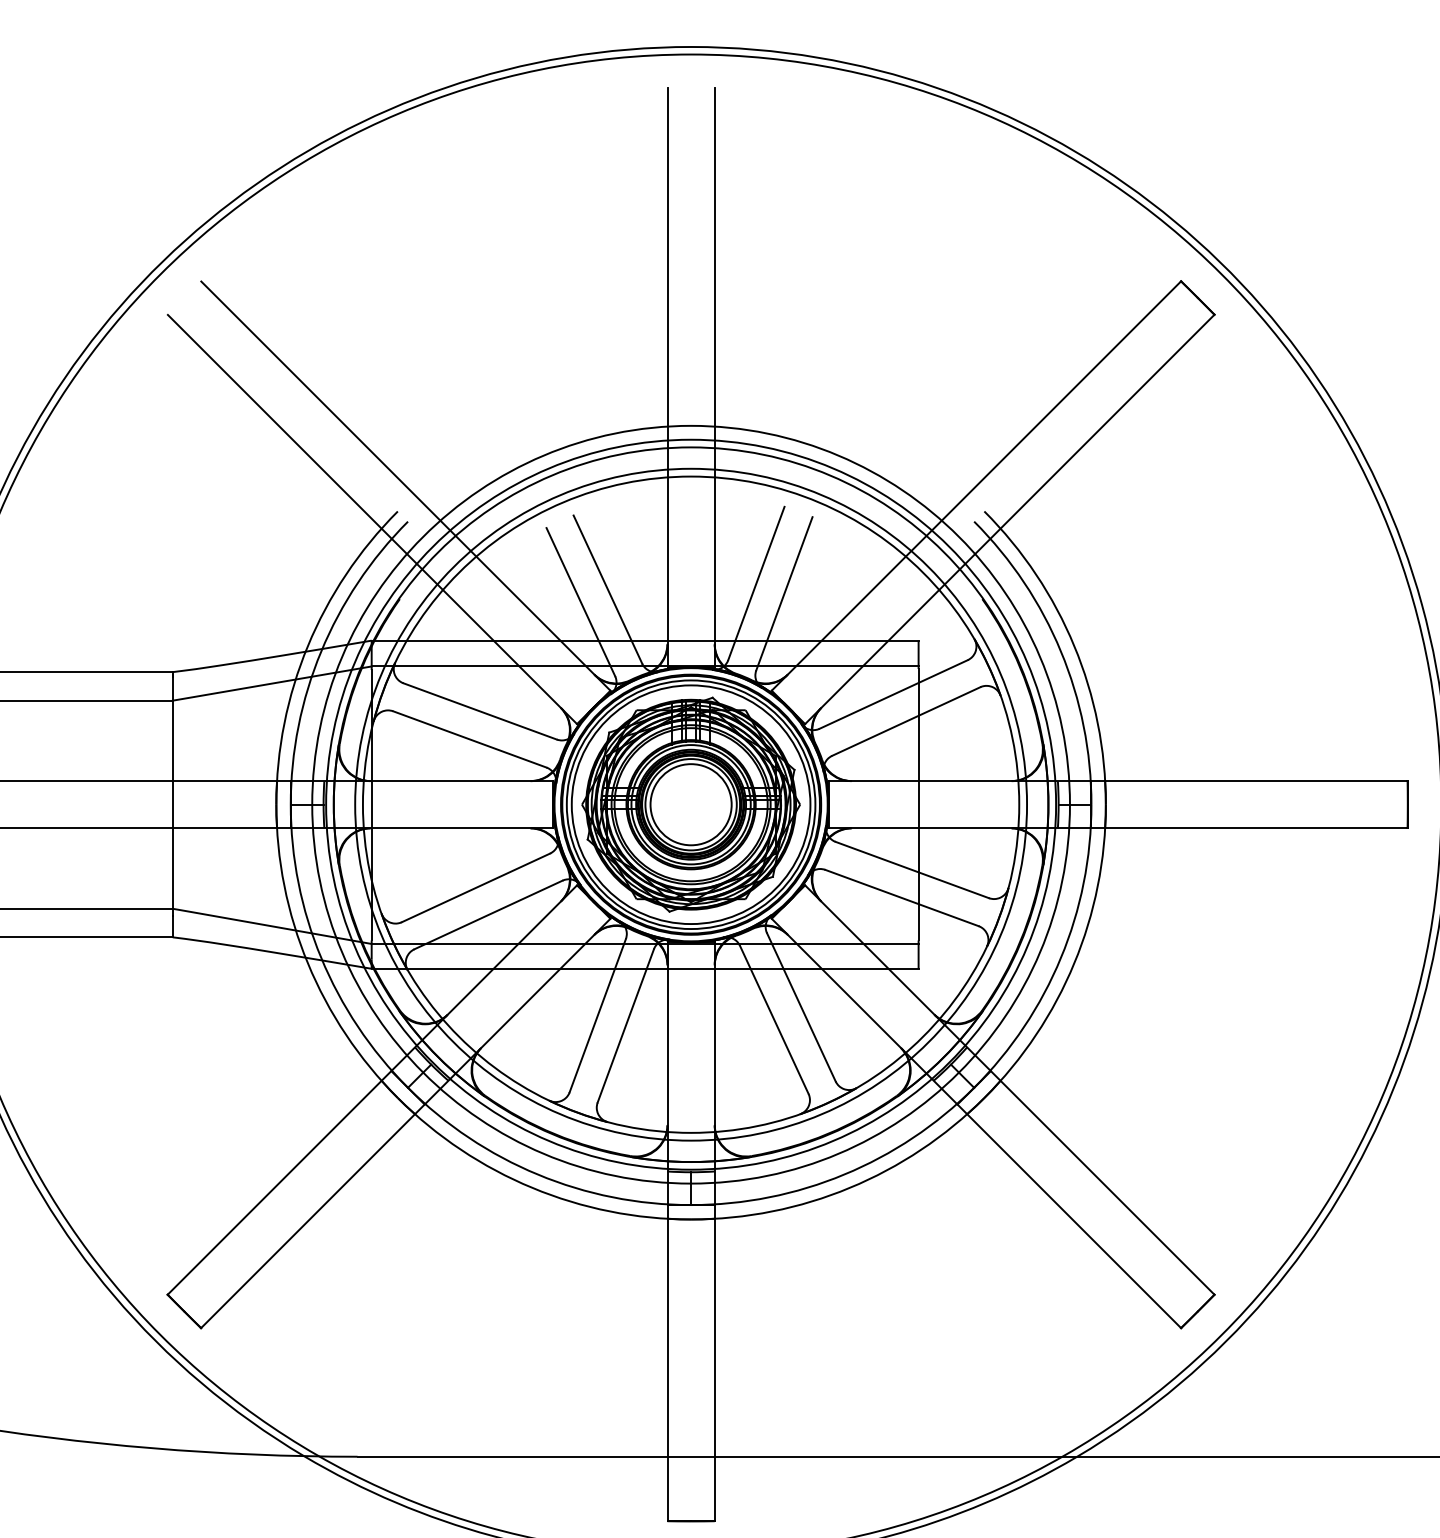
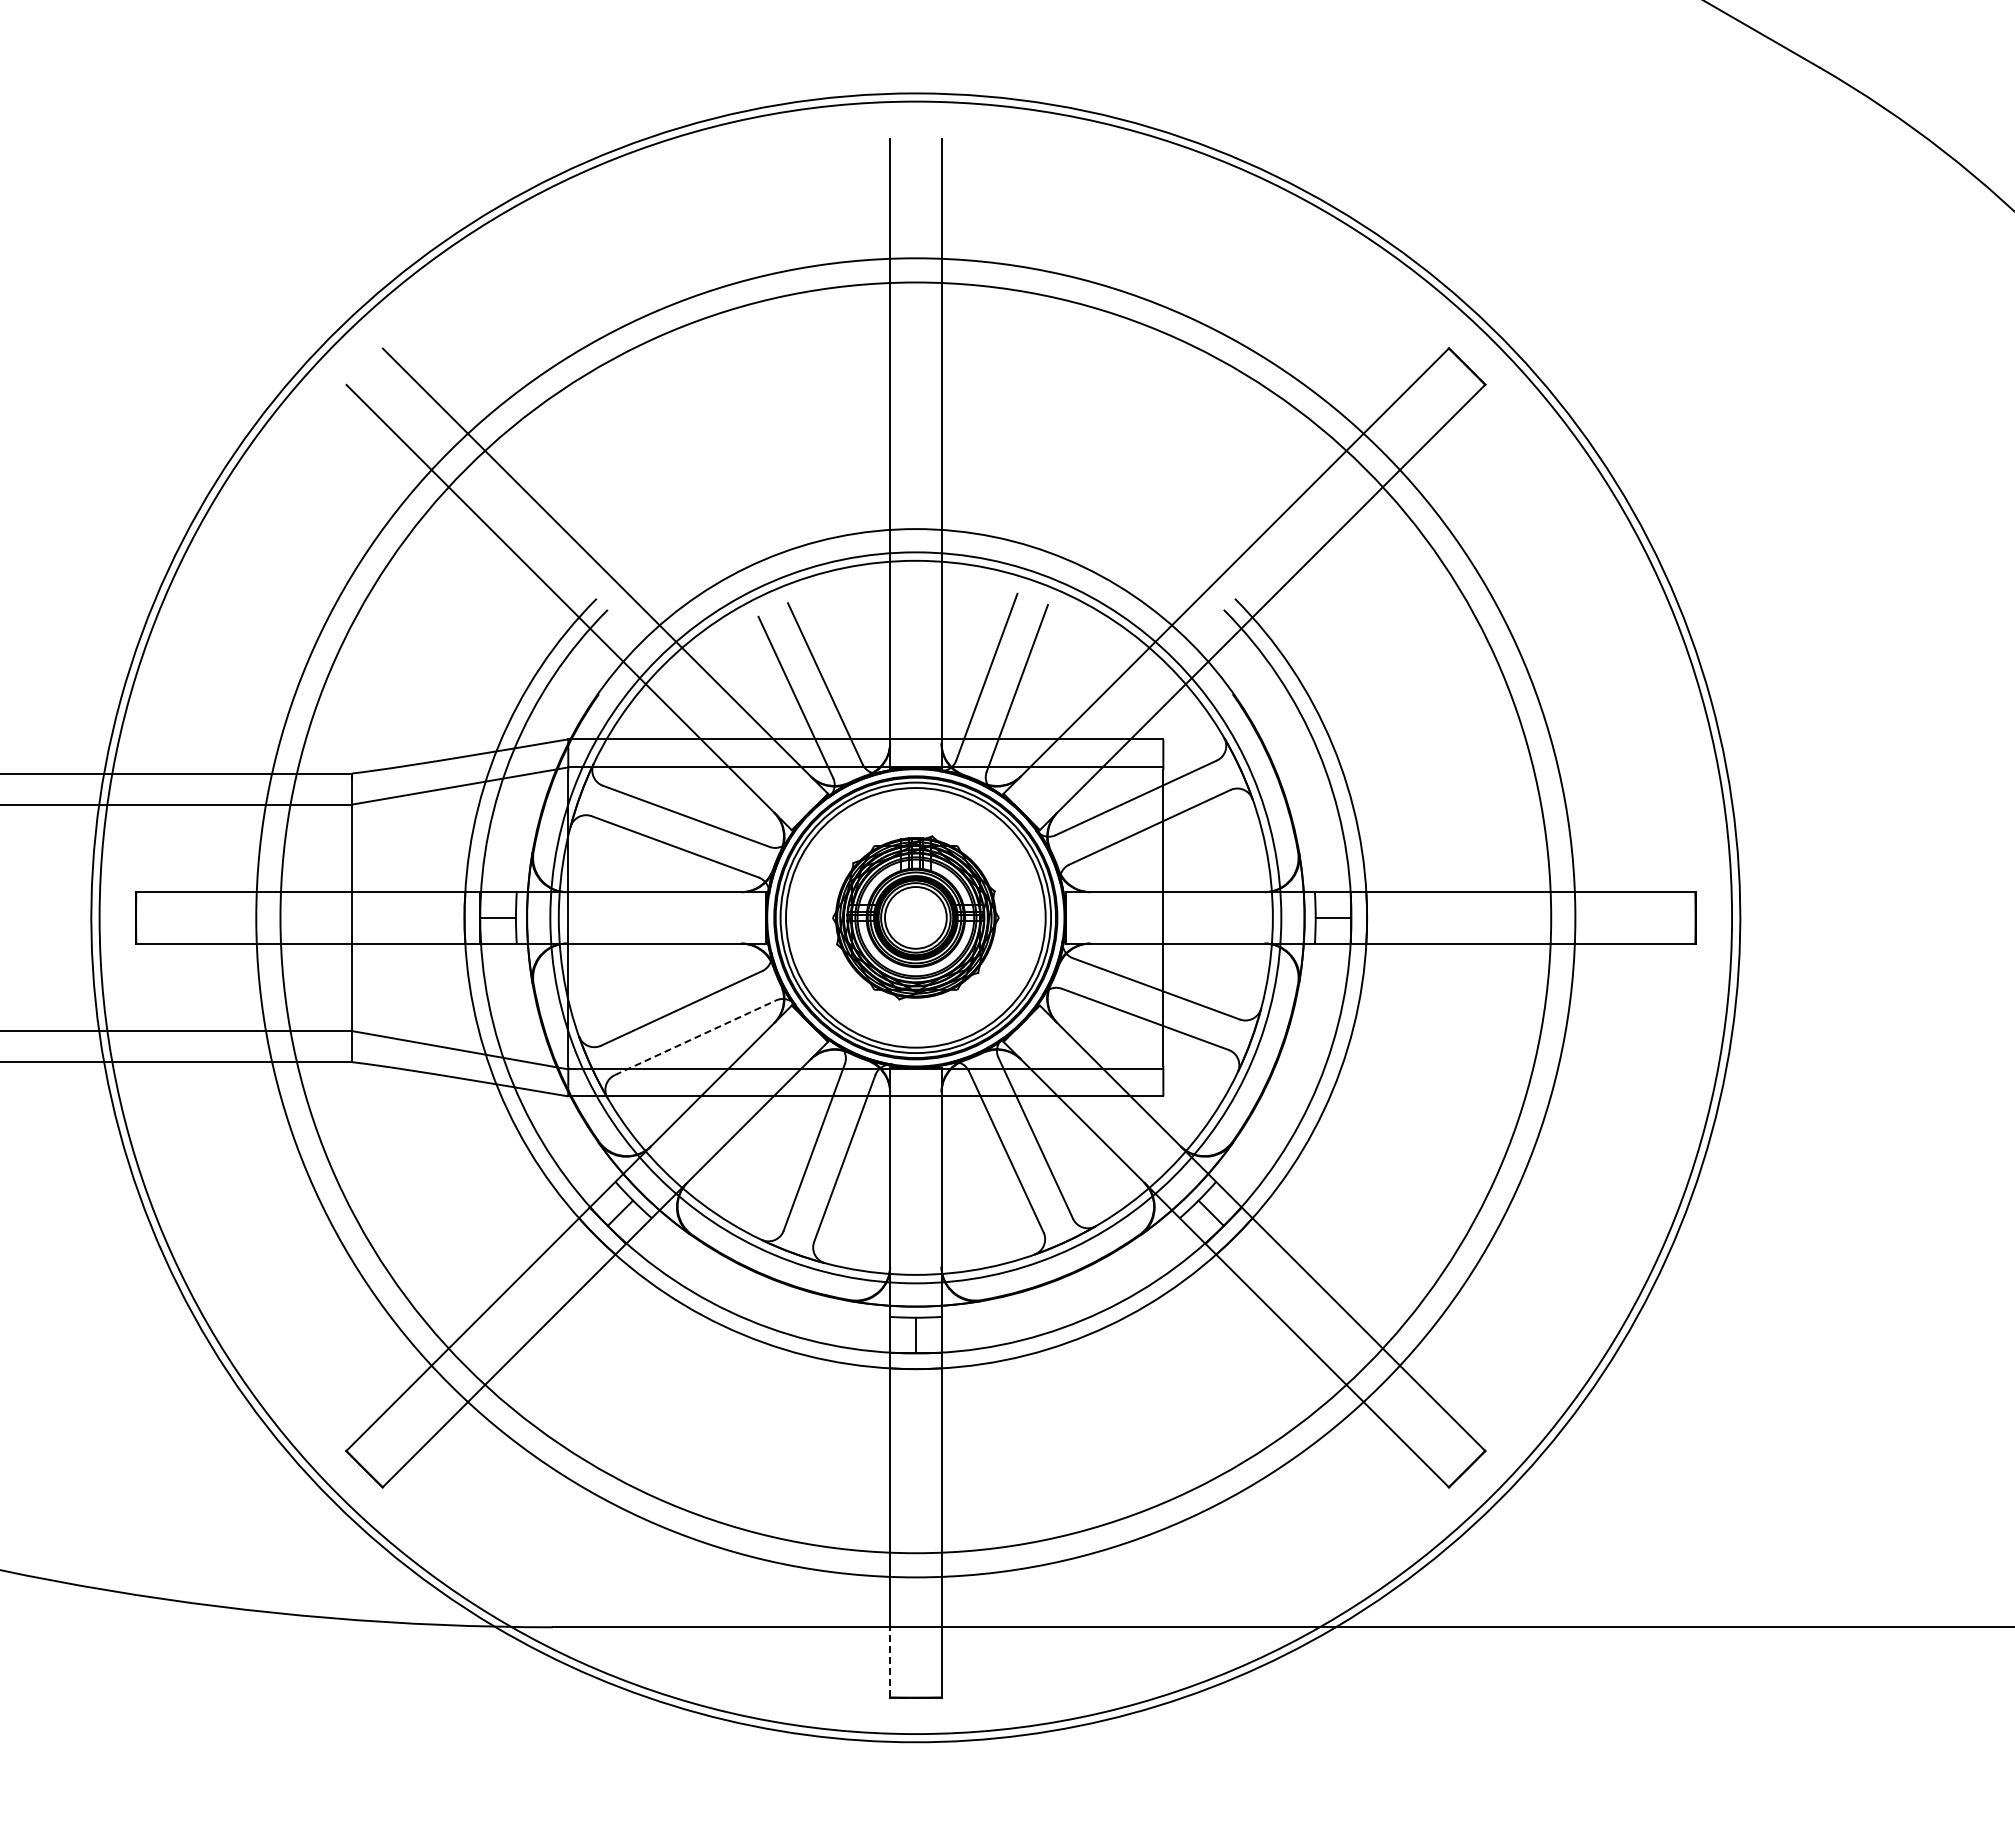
circle: (690, 804) -> (915, 917), size x1.6
circle: (690, 804) -> (915, 917), size x1.6
part: (690, 804) -> (915, 917), size x0.7
line: (488, 914) -> (695, 1037), solid -> dashed
line: (667, 1489) -> (890, 1662), solid -> dashed

